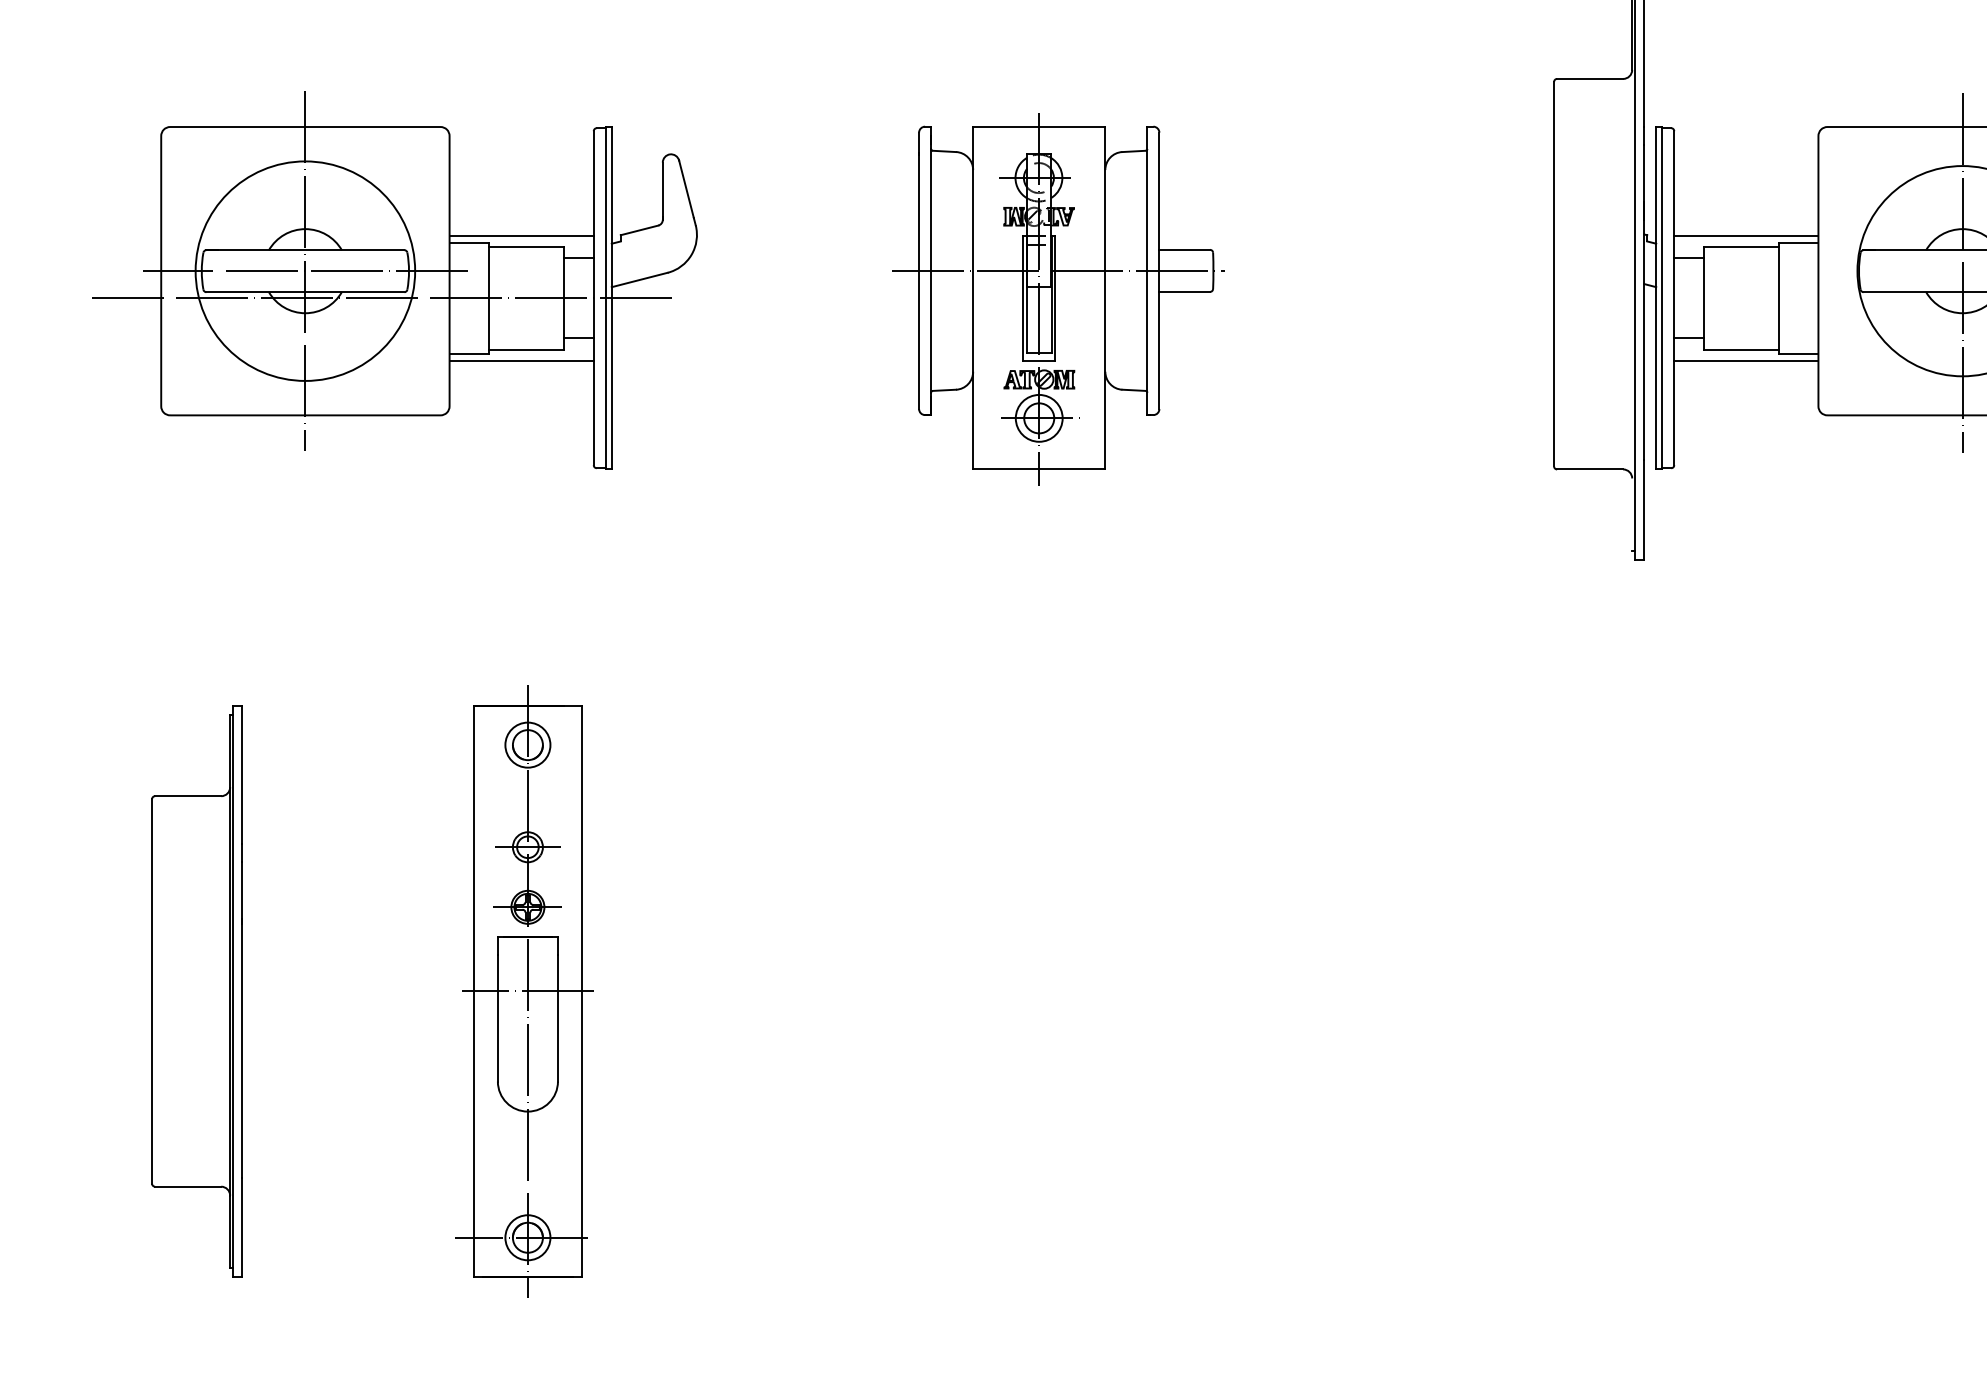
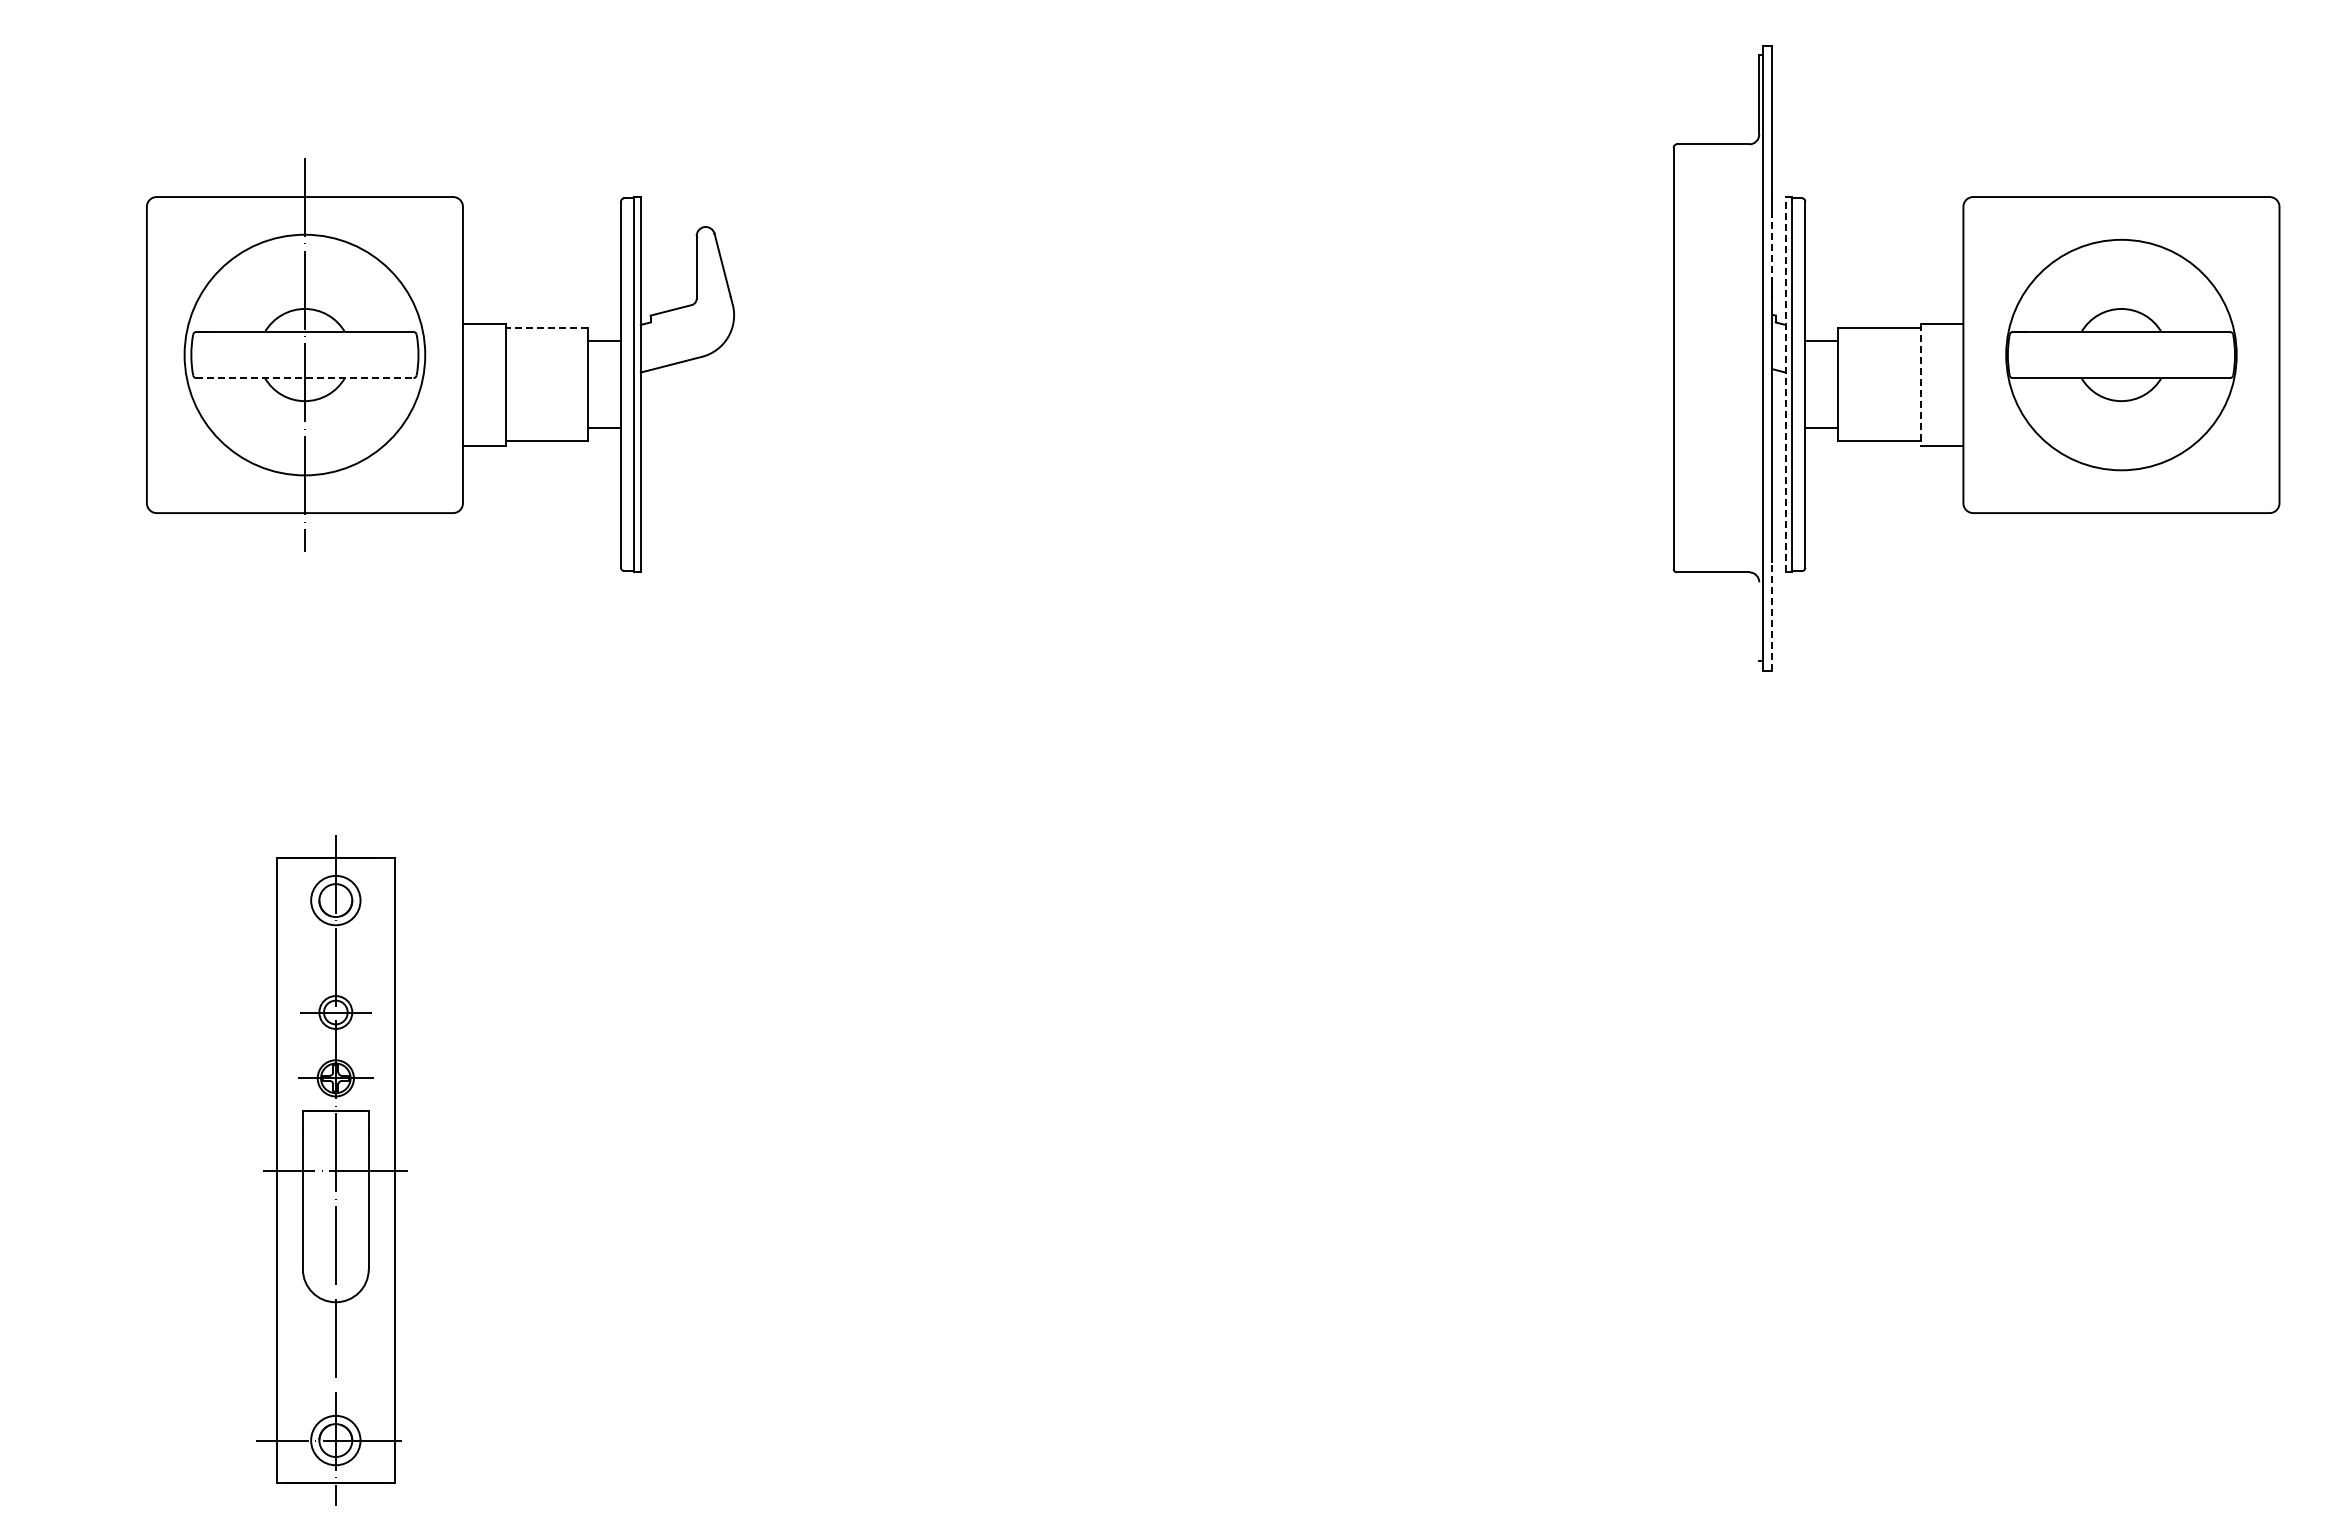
line: (1644, 175) -> (1772, 250), solid -> dashed
line: (521, 236) -> (541, 316), removed
line: (1746, 236) -> (1884, 316), removed
line: (525, 246) -> (546, 328), solid -> dashed
line: (305, 271) -> (304, 355), removed
line: (1962, 272) -> (2121, 356), removed
line: (305, 292) -> (304, 378), solid -> dashed
line: (380, 298) -> (387, 384), removed
part: (1058, 298) -> (1130, 385), removed
line: (1656, 298) -> (1785, 384), solid -> dashed
line: (1779, 298) -> (1920, 385), solid -> dashed
line: (521, 360) -> (541, 453), removed
line: (1746, 360) -> (1884, 453), removed
line: (1644, 509) -> (1772, 616), solid -> dashed
part: (197, 991) -> (186, 1144), removed
part: (523, 991) -> (331, 1170), moved

